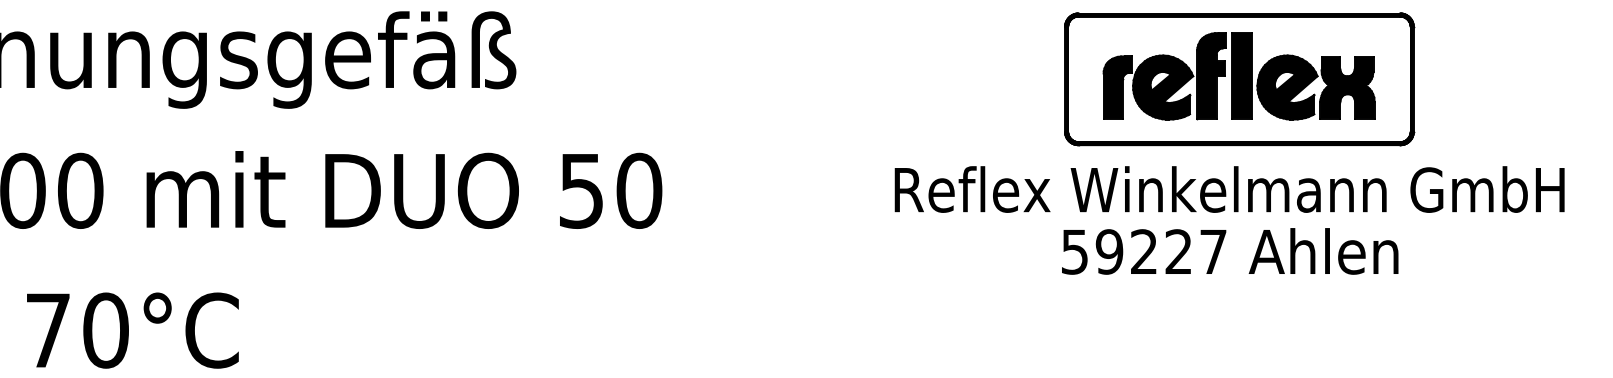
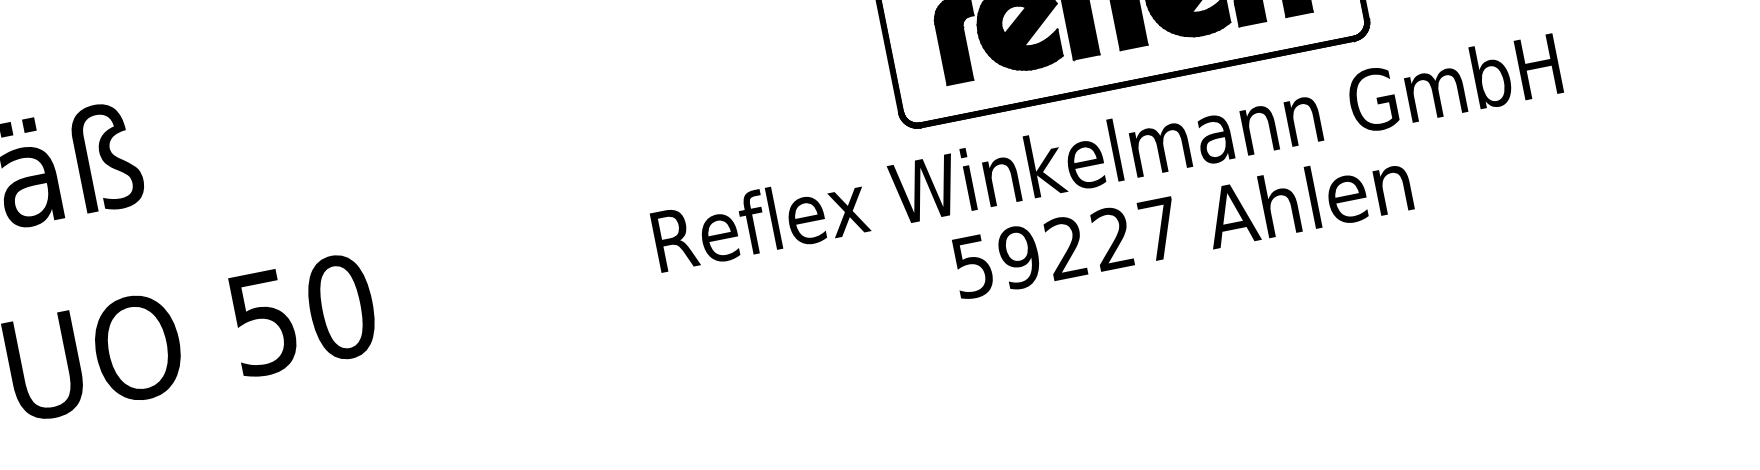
text: (1229, 189) -> (1106, 152), moved
text: (1230, 251) -> (1182, 224), moved

